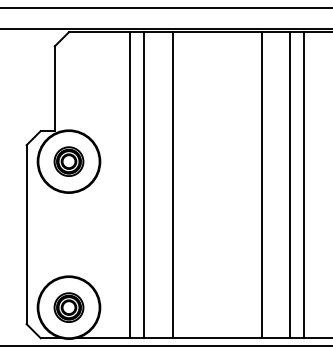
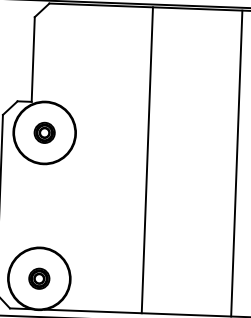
part: (68, 161) -> (44, 132), size x0.7
line: (130, 185) -> (105, 159), removed
line: (144, 185) -> (119, 159), removed
part: (68, 307) -> (38, 278), size x0.7

